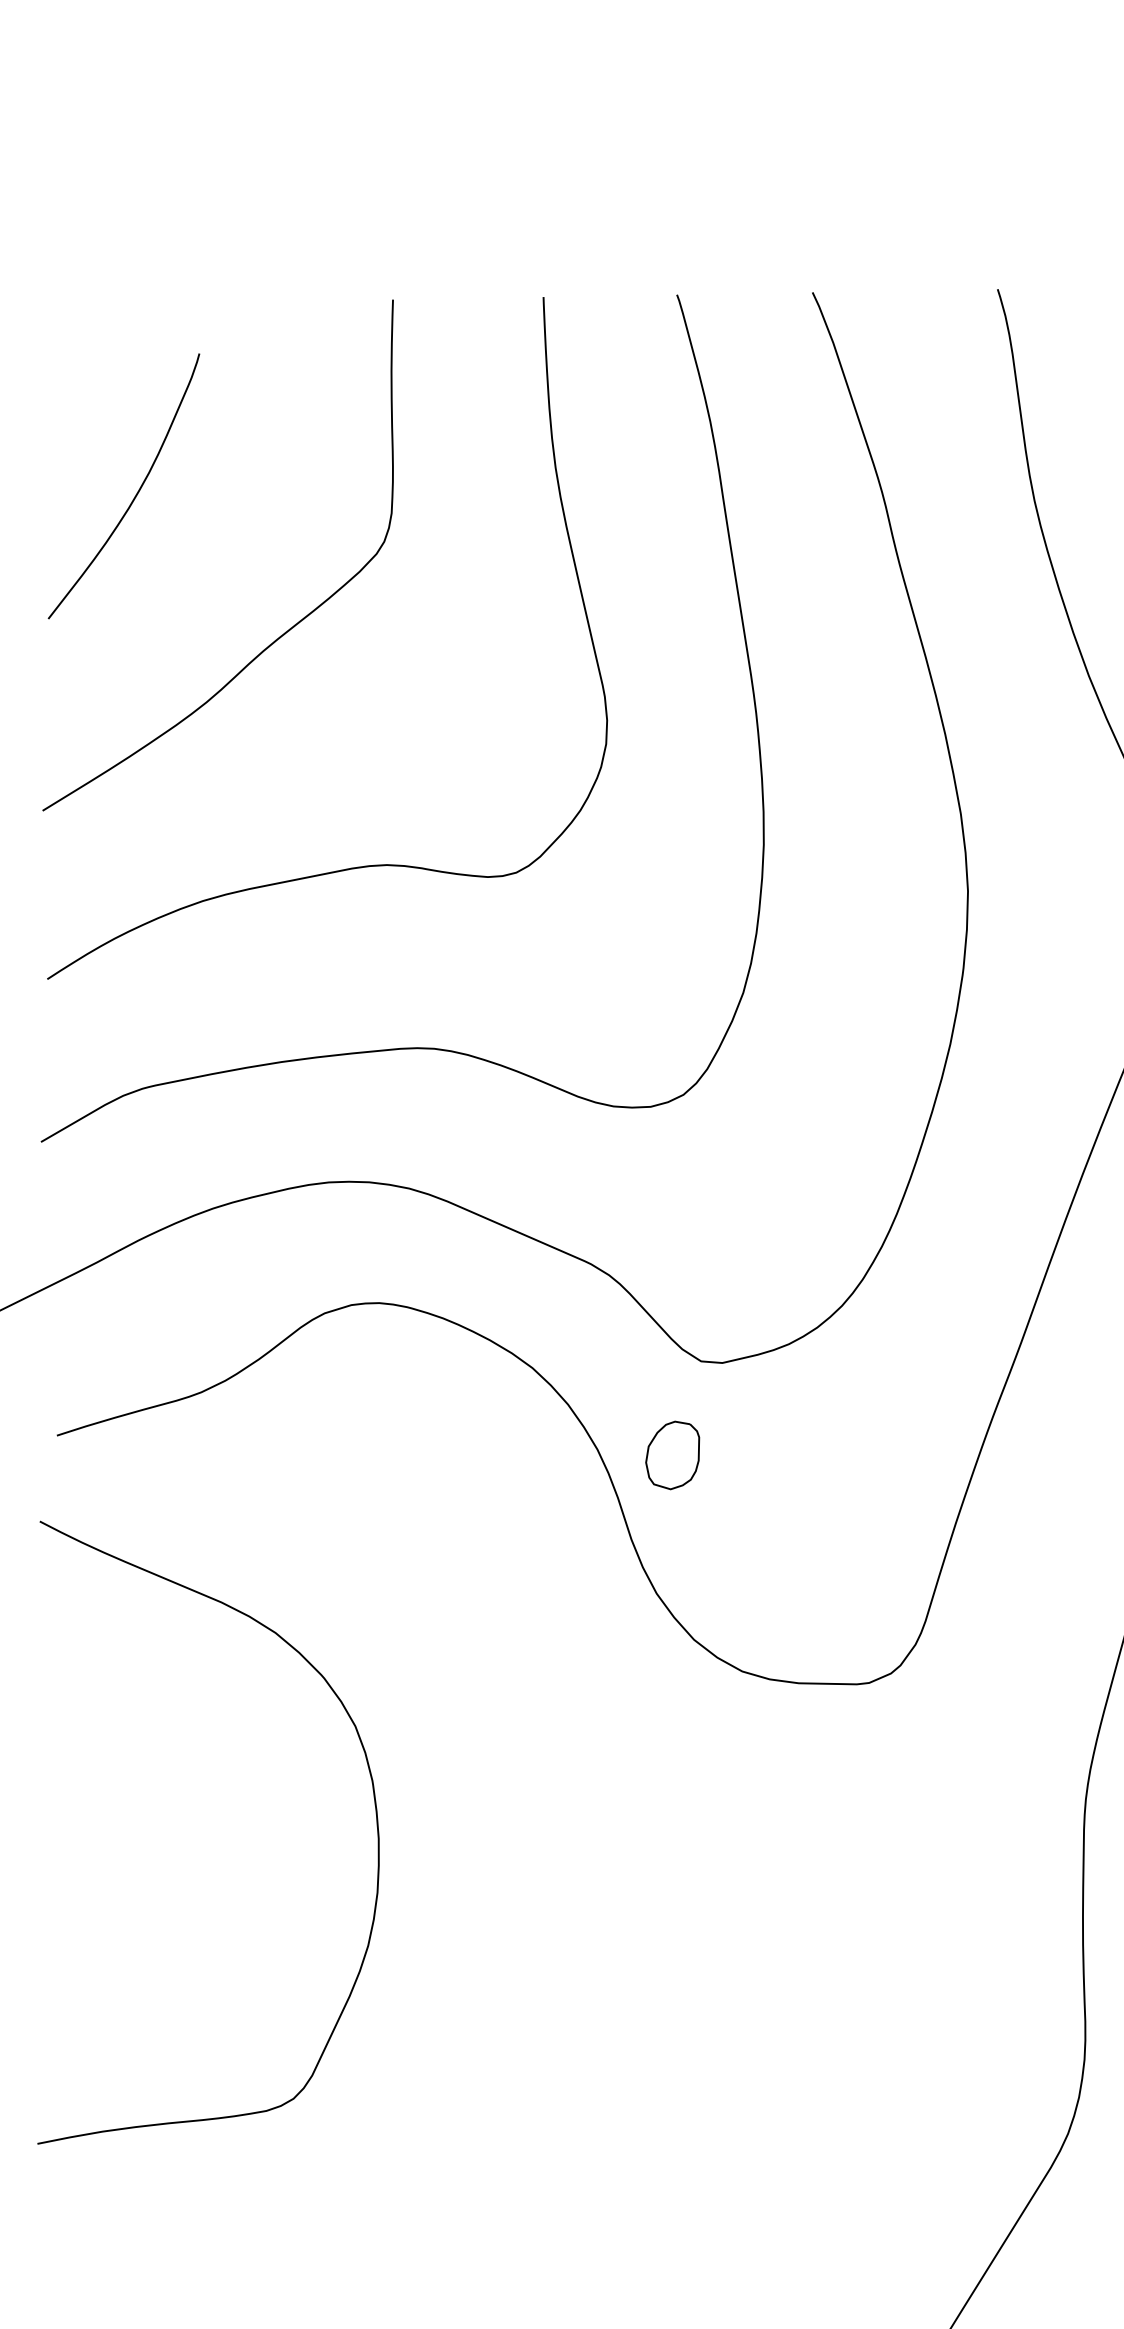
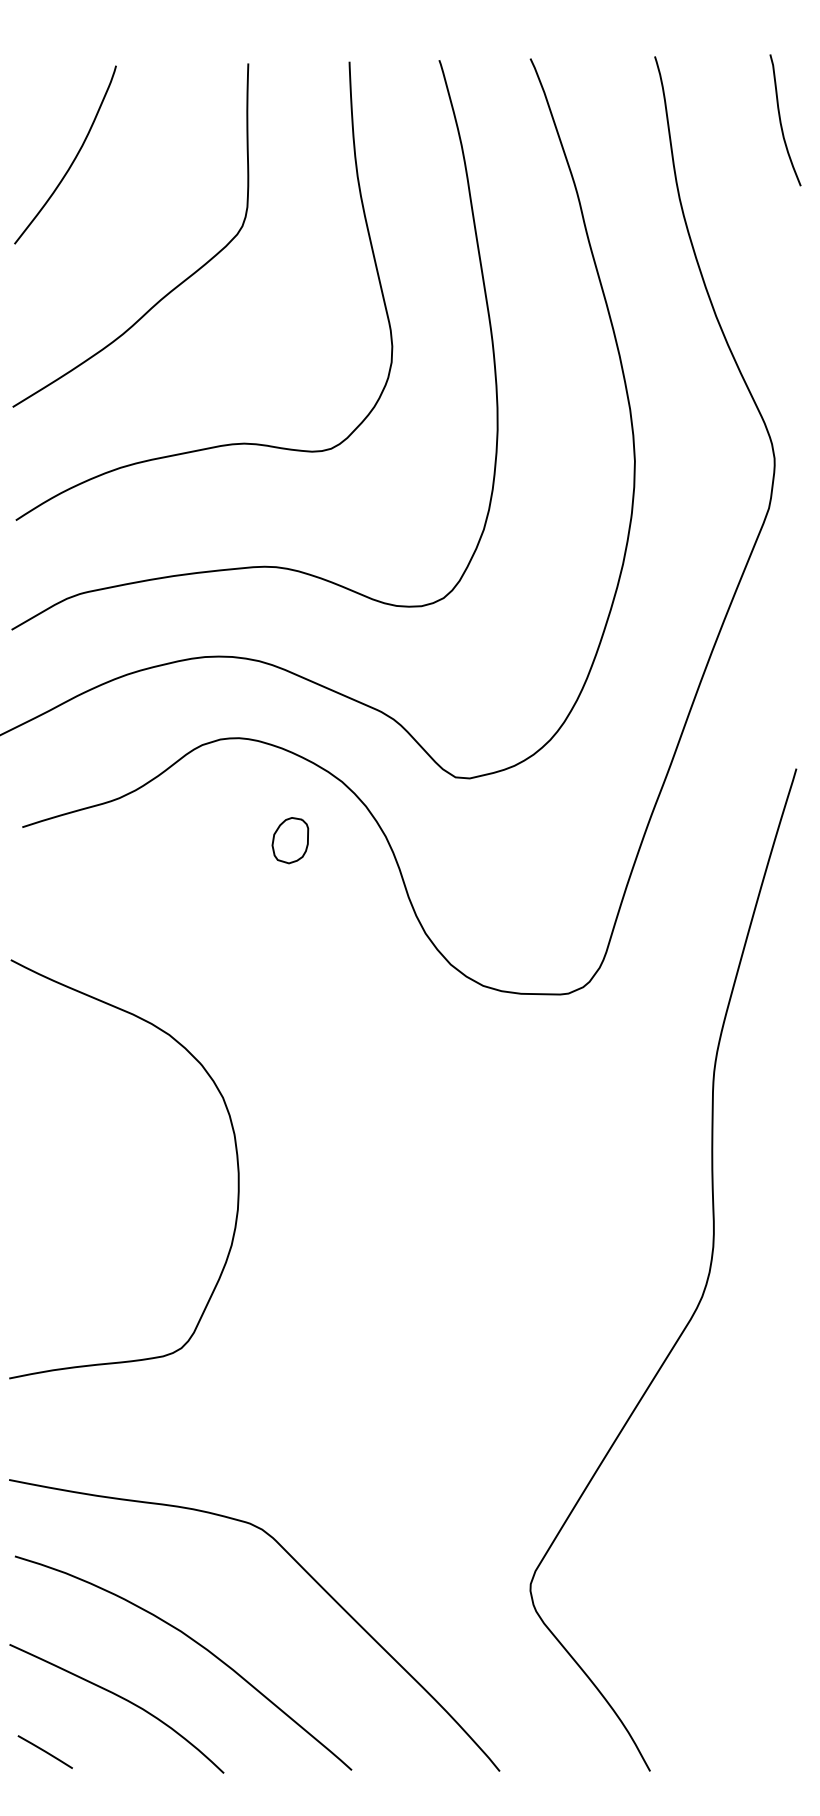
curve: (135, 493) -> (73, 159), moved
part: (672, 1455) -> (290, 840), moved
curve: (375, 1821) -> (236, 1161), moved

